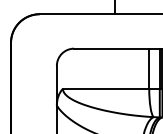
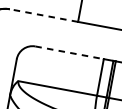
line: (76, 14) -> (43, 15), solid -> dashed
line: (111, 48) -> (69, 52), solid -> dashed

